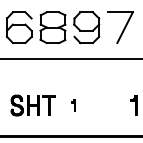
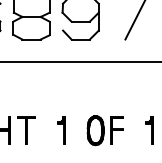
part: (73, 105) -> (61, 130), size x1.67
part: (103, 105) -> (105, 130), added

